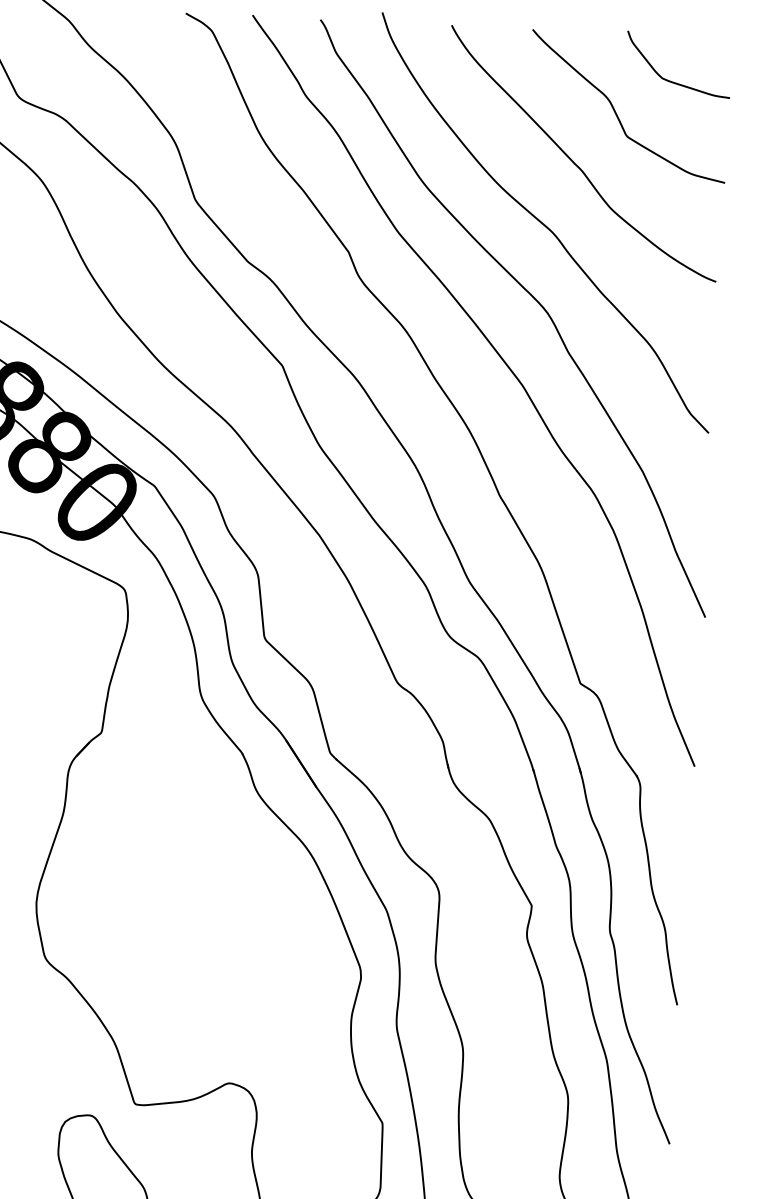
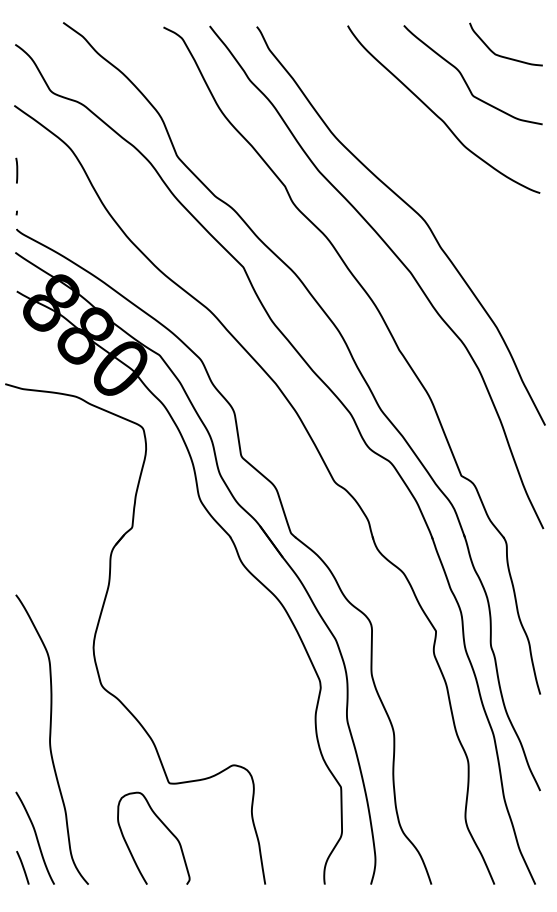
curve: (543, 222) -> (418, 158), removed

